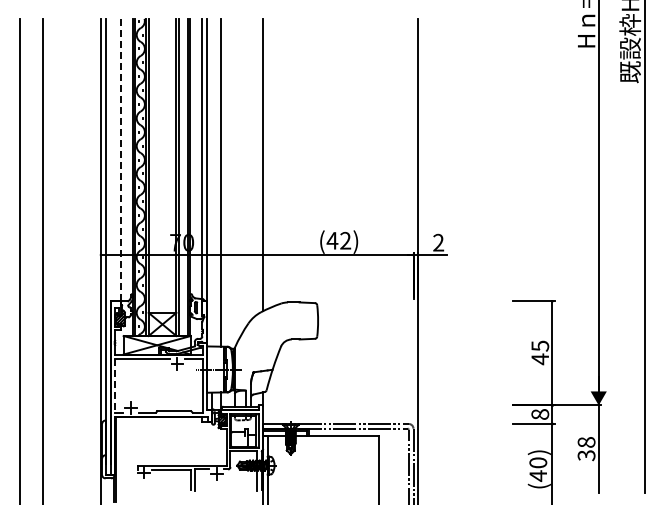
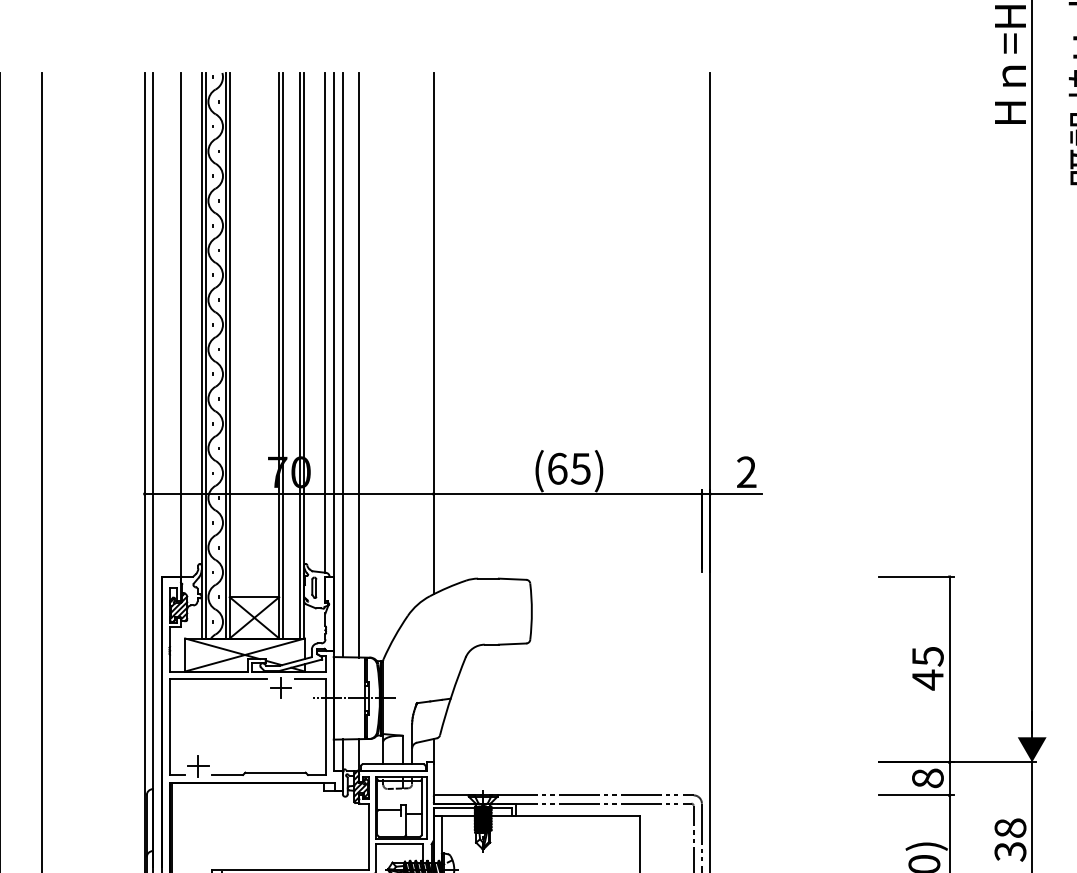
line: (121, 159) -> (181, 323), dashed -> solid
line: (212, 182) -> (343, 364), added
text: (338, 240) -> (568, 468), (42) -> (65)
line: (115, 385) -> (170, 726), dashed -> solid

